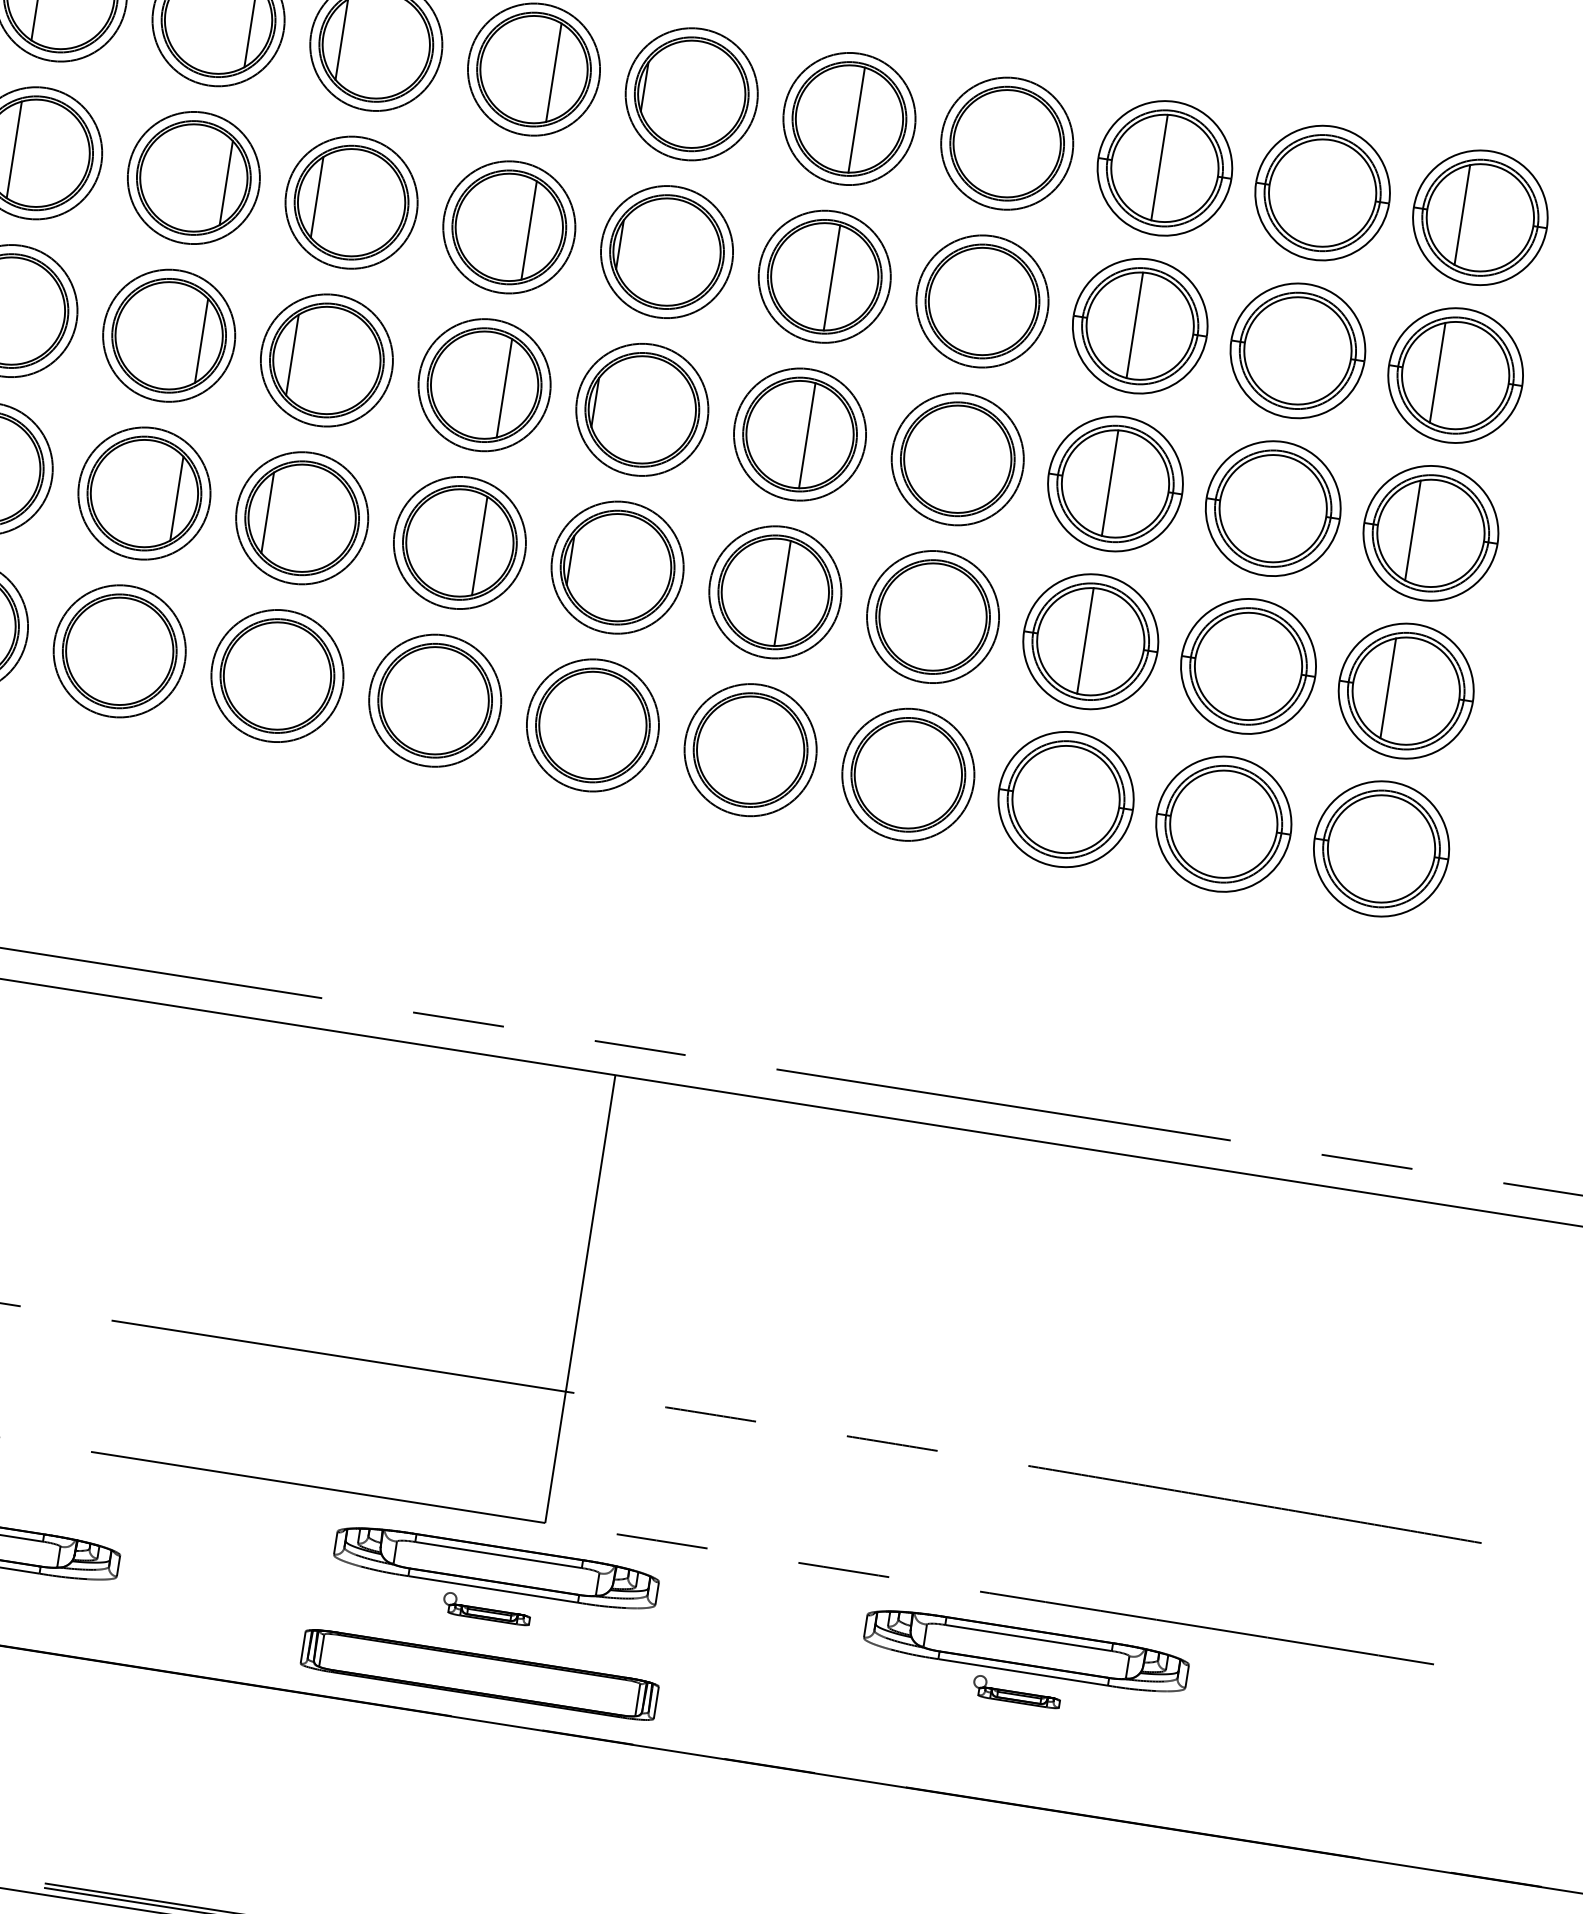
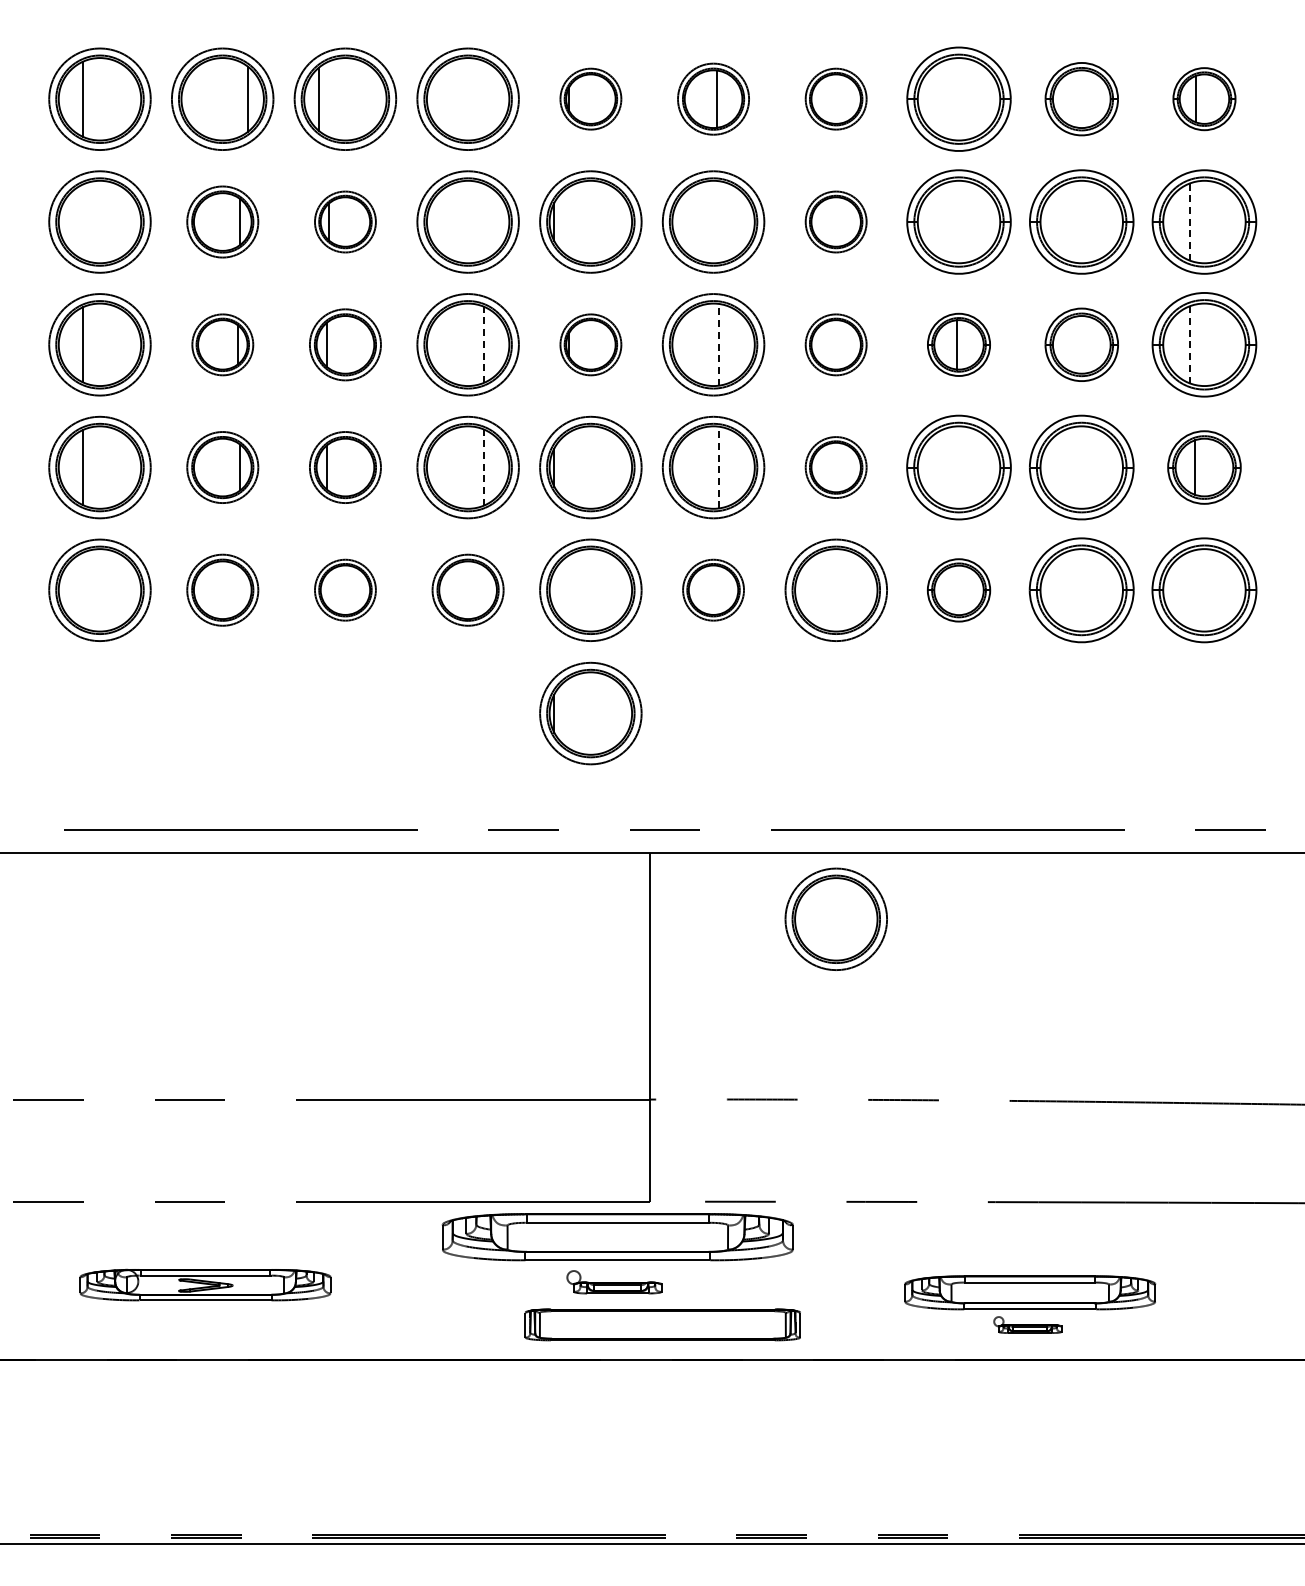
line: (553, 72) -> (483, 99), removed
part: (691, 93) -> (590, 98), size x0.6
part: (849, 117) -> (713, 98), size x0.7
part: (1006, 142) -> (835, 98), size x0.6
line: (13, 149) -> (82, 221), removed
line: (1159, 167) -> (954, 99), removed
part: (193, 177) -> (222, 221), size x0.7
part: (1322, 192) -> (1081, 98), size x0.7
part: (351, 202) -> (345, 221), size x0.6
part: (1480, 216) -> (1204, 98), size x0.6
line: (529, 229) -> (483, 221), removed
line: (832, 277) -> (719, 221), removed
part: (981, 300) -> (835, 221), size x0.6
line: (1134, 325) -> (954, 222), removed
part: (168, 335) -> (222, 344), size x0.6
part: (327, 360) -> (345, 344), size x0.7
line: (1437, 373) -> (1190, 222), solid -> dashed
line: (504, 387) -> (483, 344), solid -> dashed
part: (641, 409) -> (590, 344), size x0.6
line: (807, 435) -> (719, 344), solid -> dashed
part: (956, 458) -> (835, 344), size x0.6
part: (1114, 483) -> (958, 344), size x0.6
part: (144, 493) -> (222, 467), size x0.7
part: (1272, 508) -> (1081, 344), size x0.7
part: (302, 518) -> (345, 467), size x0.7
line: (1413, 530) -> (1190, 344), solid -> dashed
line: (479, 545) -> (483, 467), solid -> dashed
line: (782, 593) -> (719, 467), solid -> dashed
part: (932, 616) -> (835, 467), size x0.6
line: (1085, 640) -> (954, 467), removed
part: (119, 650) -> (222, 589), size x0.7
part: (277, 674) -> (345, 589), size x0.6
part: (1406, 691) -> (1204, 467), size x0.7
part: (434, 699) -> (467, 589), size x0.7
part: (750, 749) -> (713, 589), size x0.6
part: (1065, 799) -> (958, 590), size x0.6
part: (567, 883) -> (590, 713), added
part: (841, 1196) -> (835, 918), added
part: (493, 1583) -> (617, 1253), size x1.4
part: (1024, 1666) -> (1030, 1304), moved
part: (479, 1674) -> (662, 1324), moved

